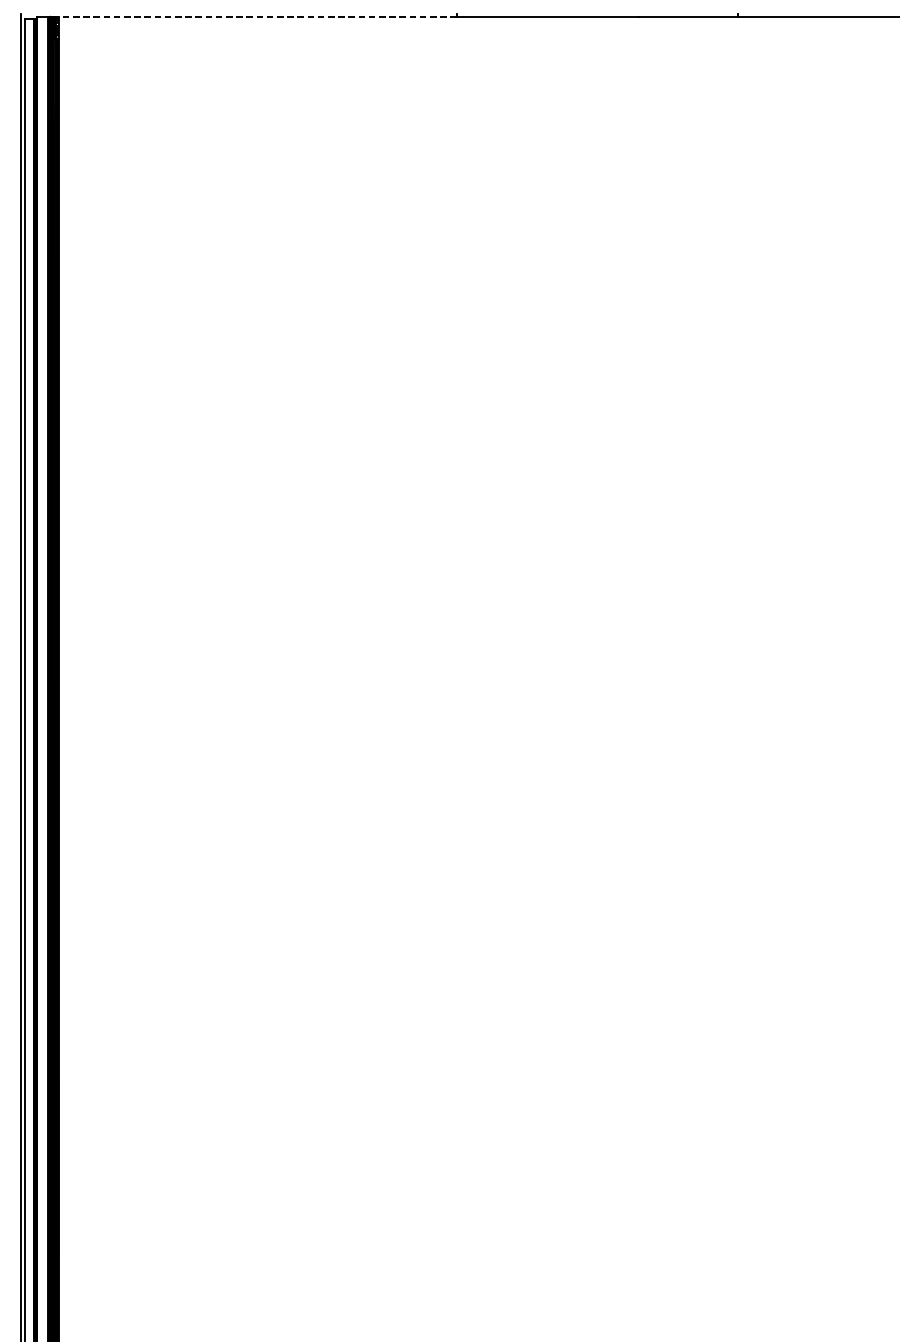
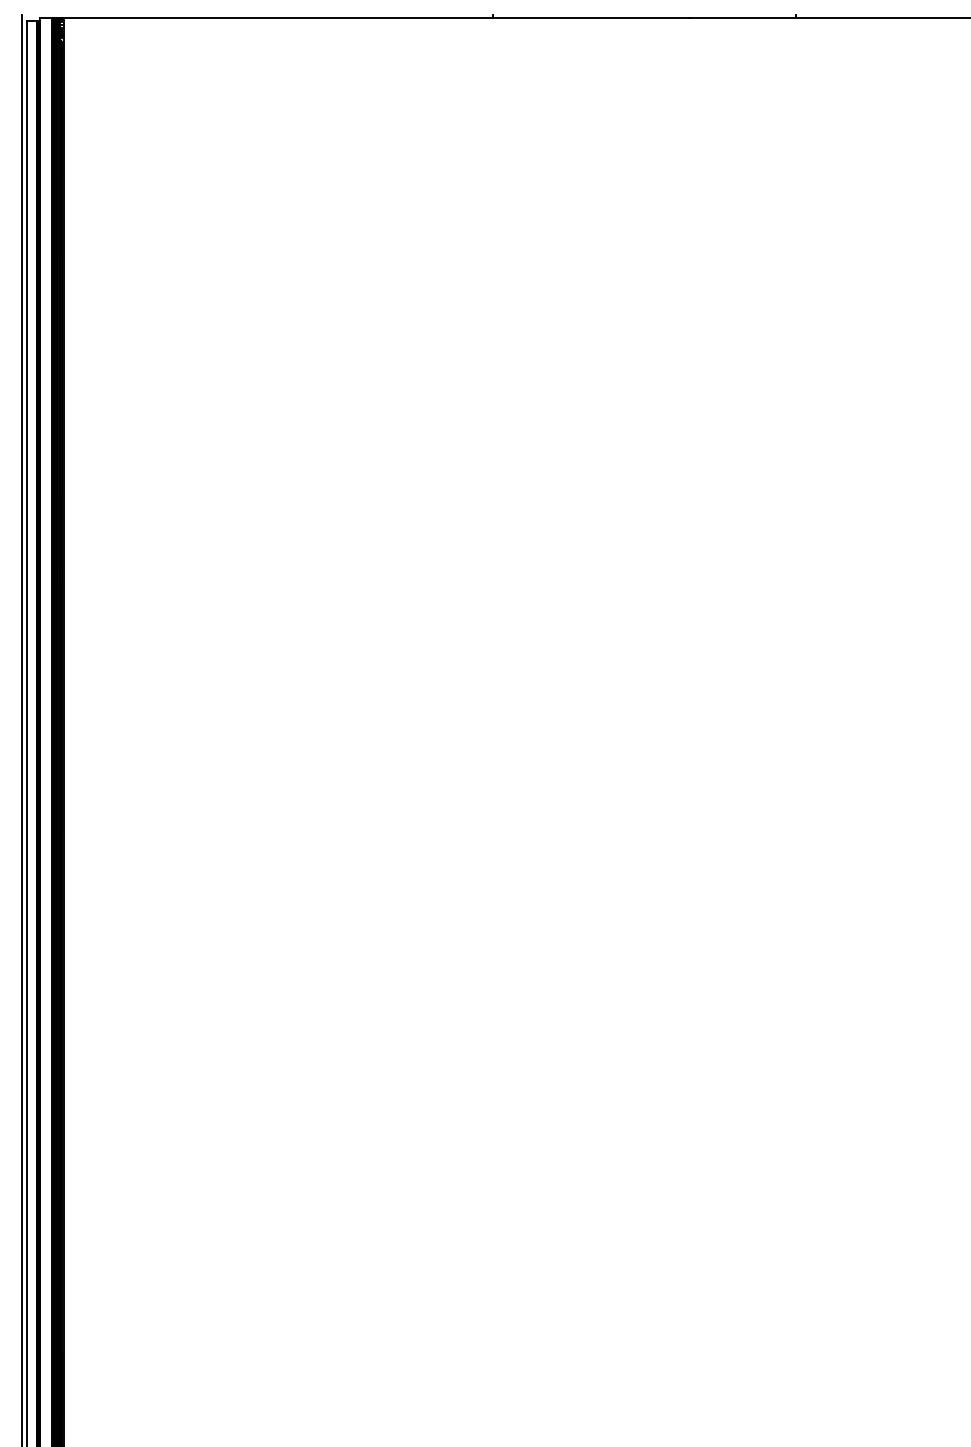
line: (258, 16) -> (278, 17), dashed -> solid

